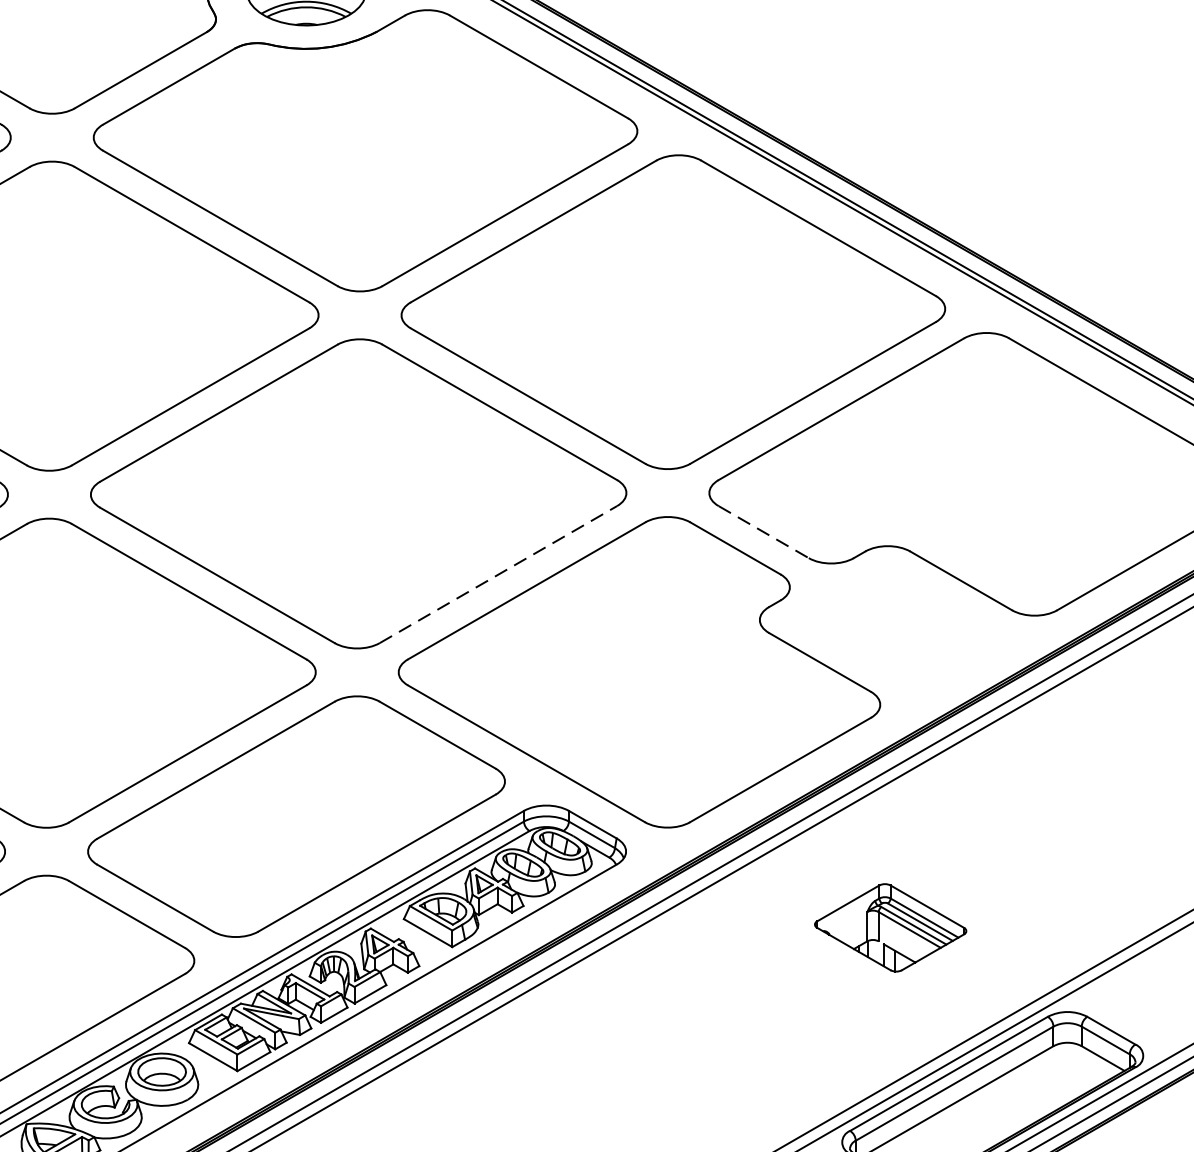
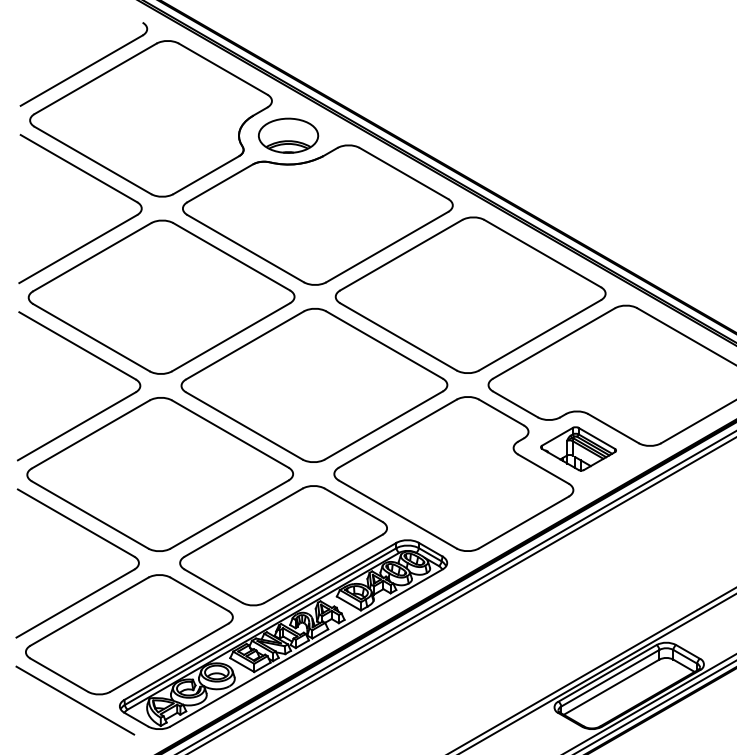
line: (763, 532) -> (515, 404), dashed -> solid
line: (499, 574) -> (384, 425), dashed -> solid
part: (890, 927) -> (578, 448), moved

